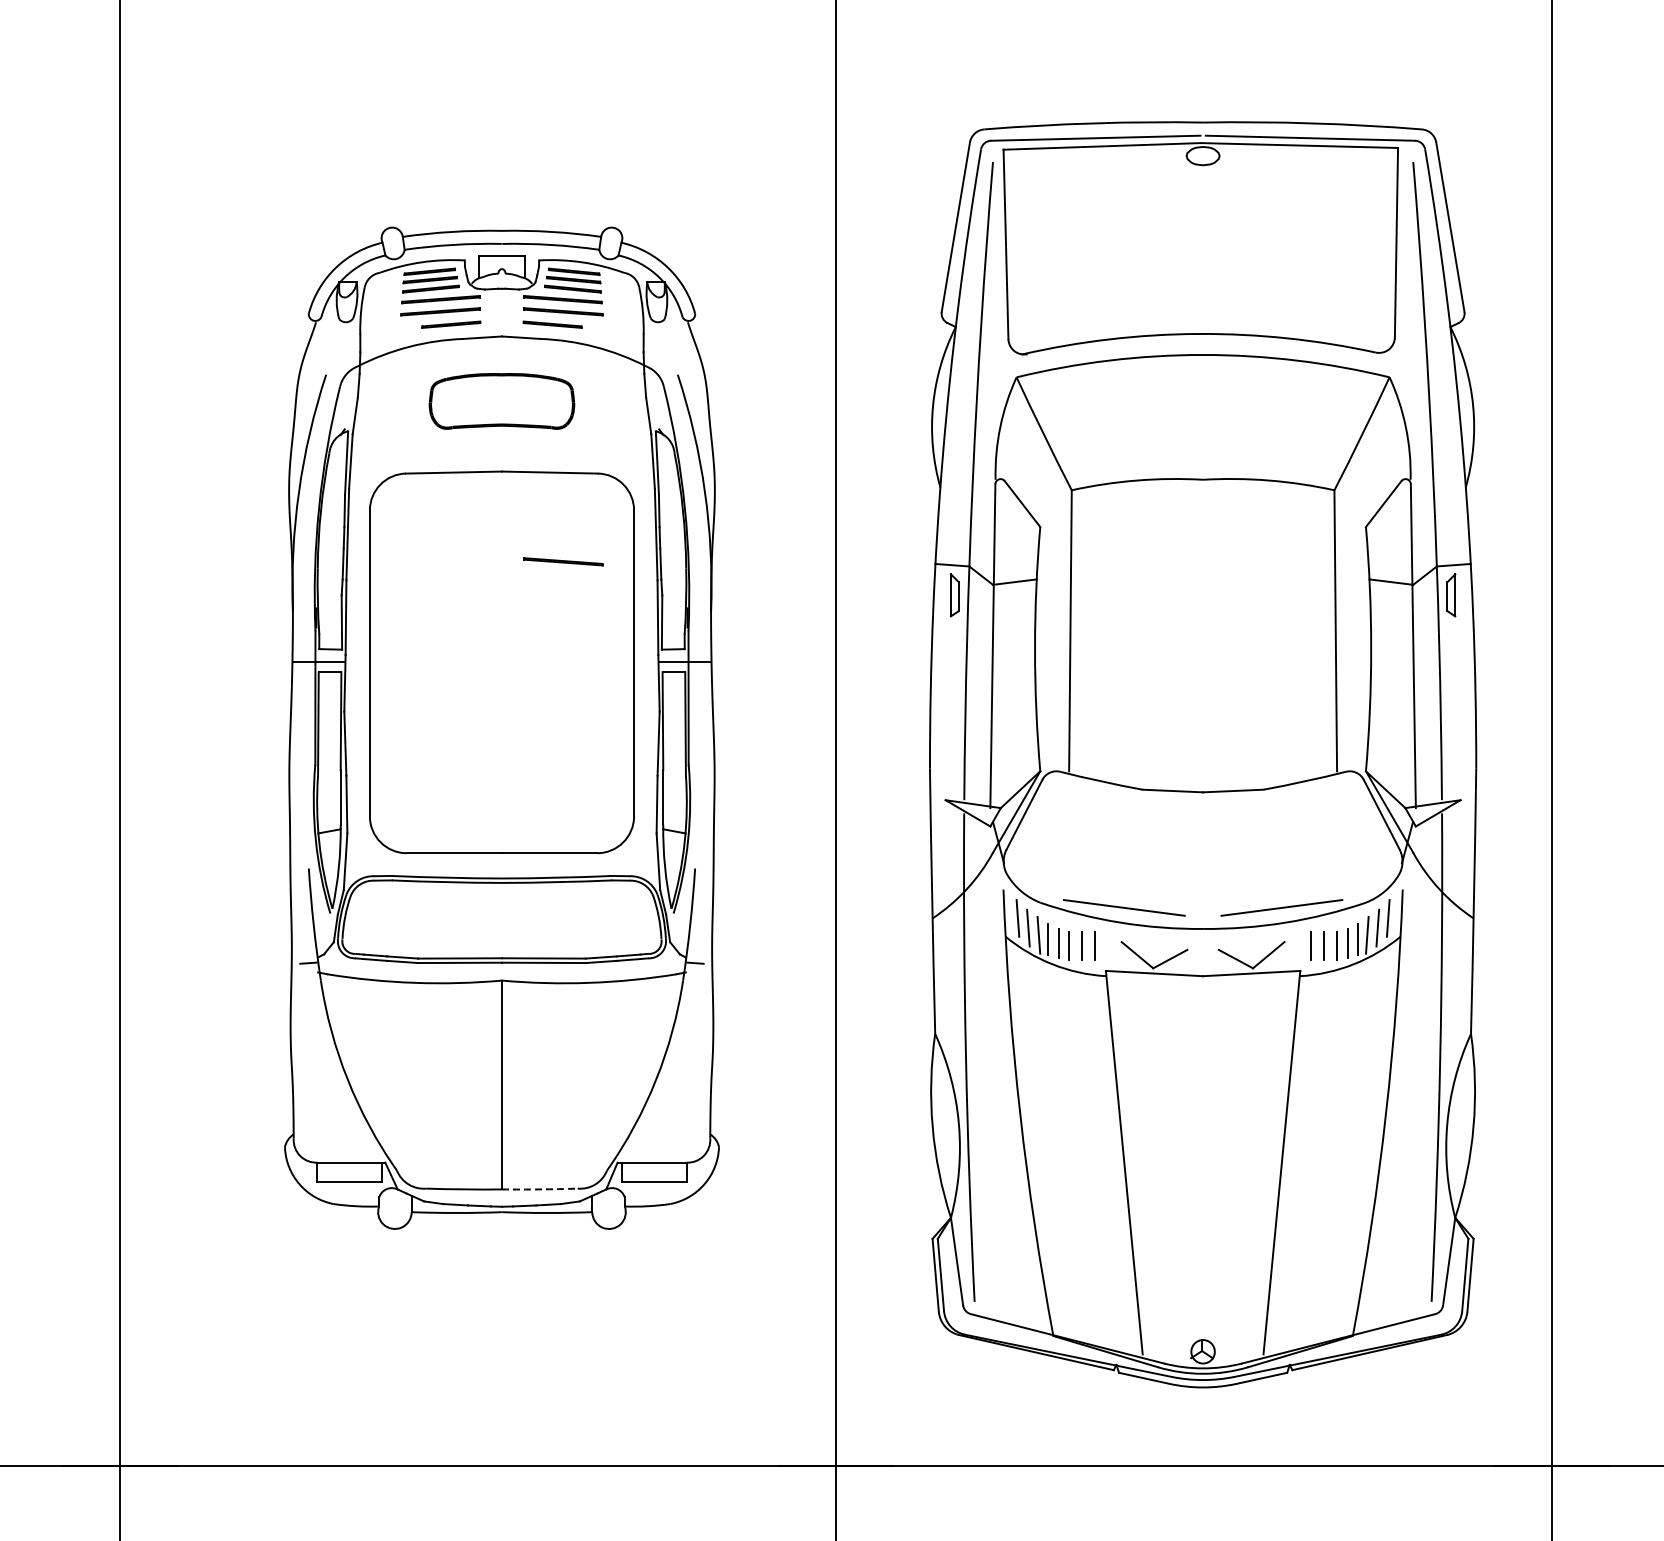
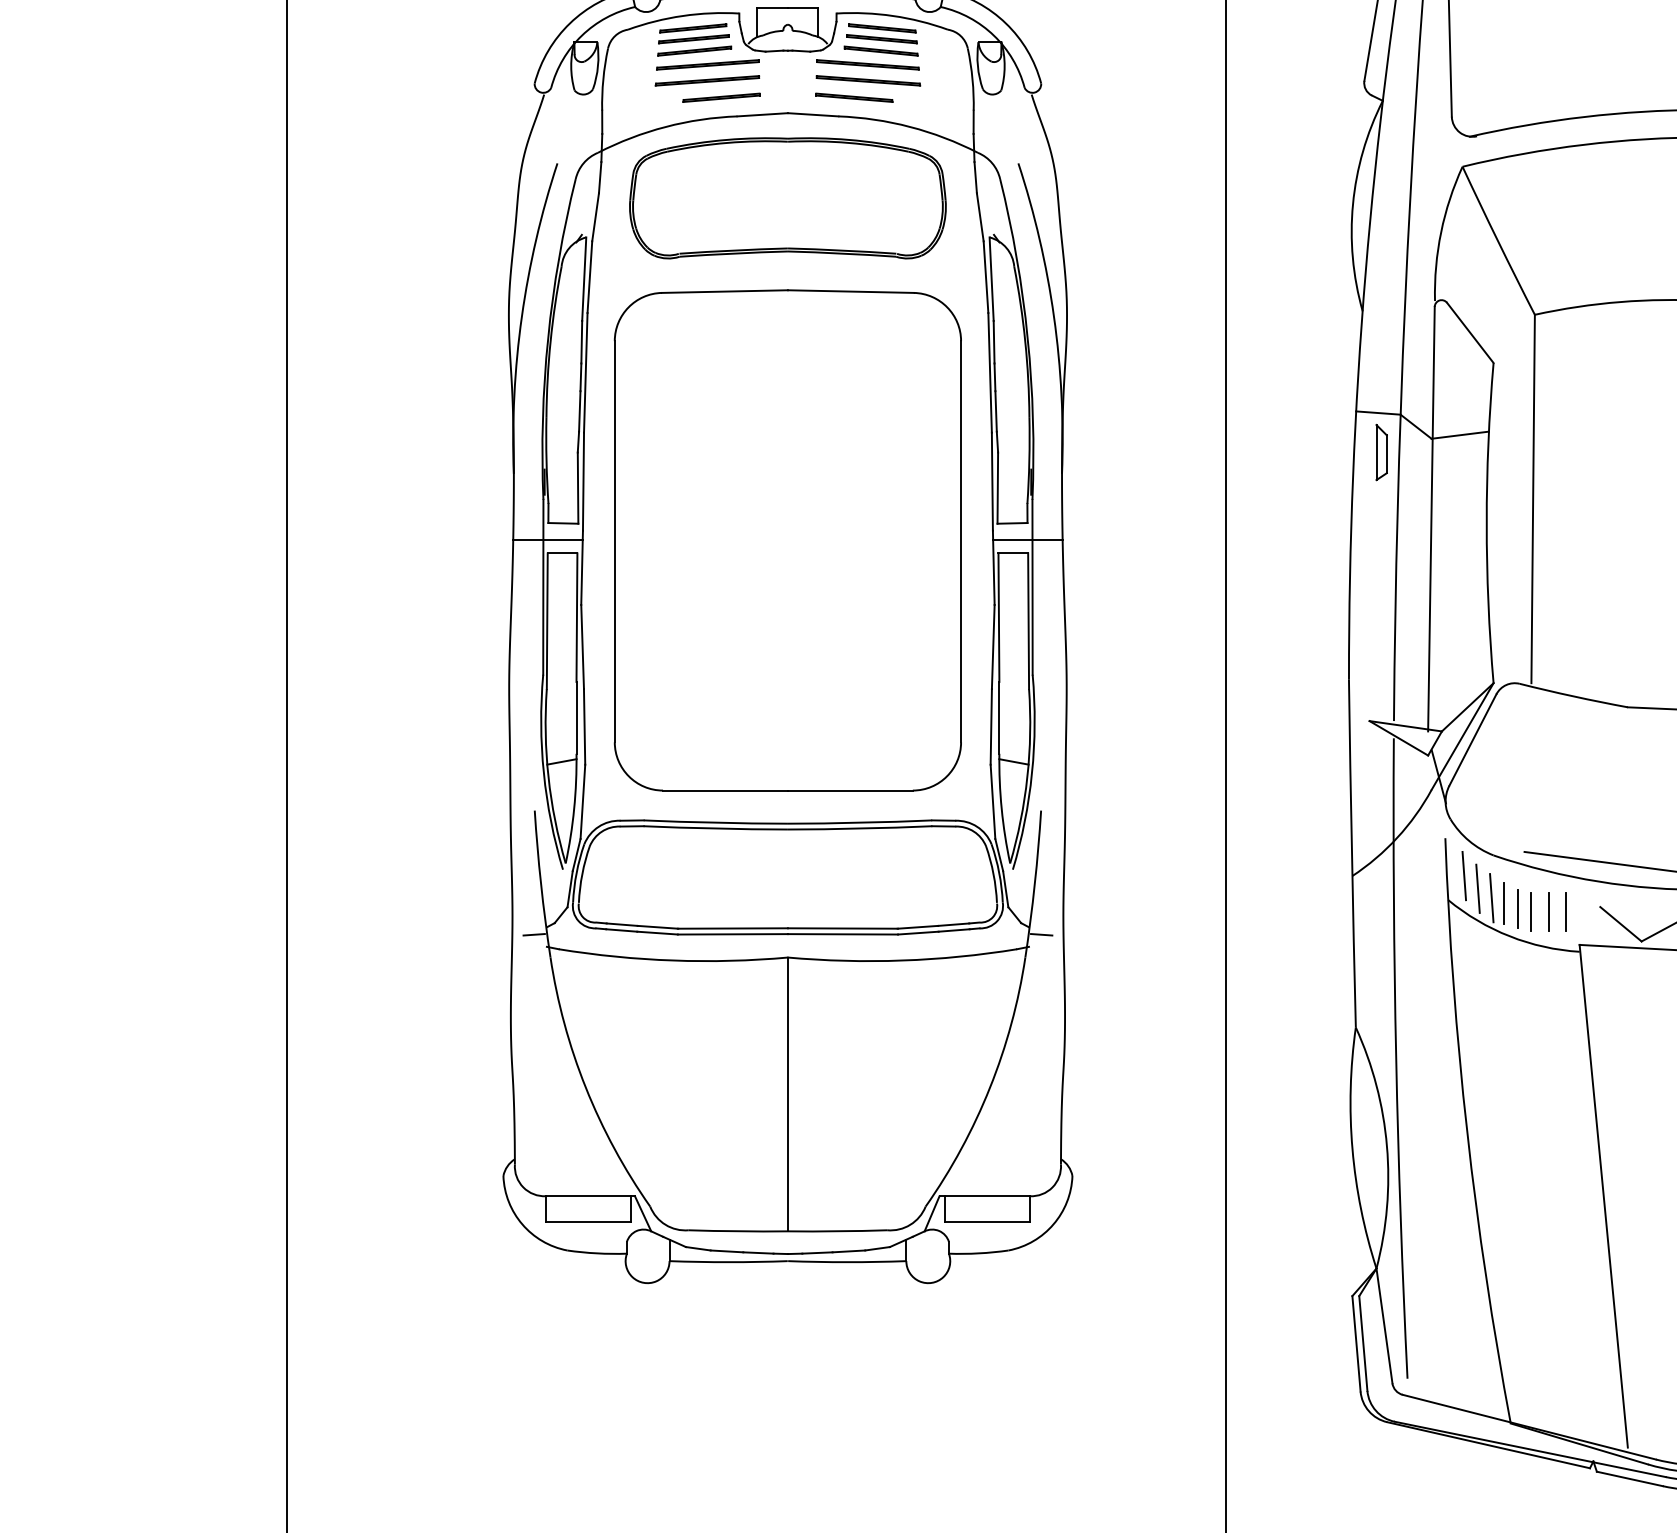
part: (501, 401) -> (787, 198), size x1.67
line: (563, 561) -> (868, 408), removed
arc: (539, 1189) -> (837, 1231), dashed -> solid

